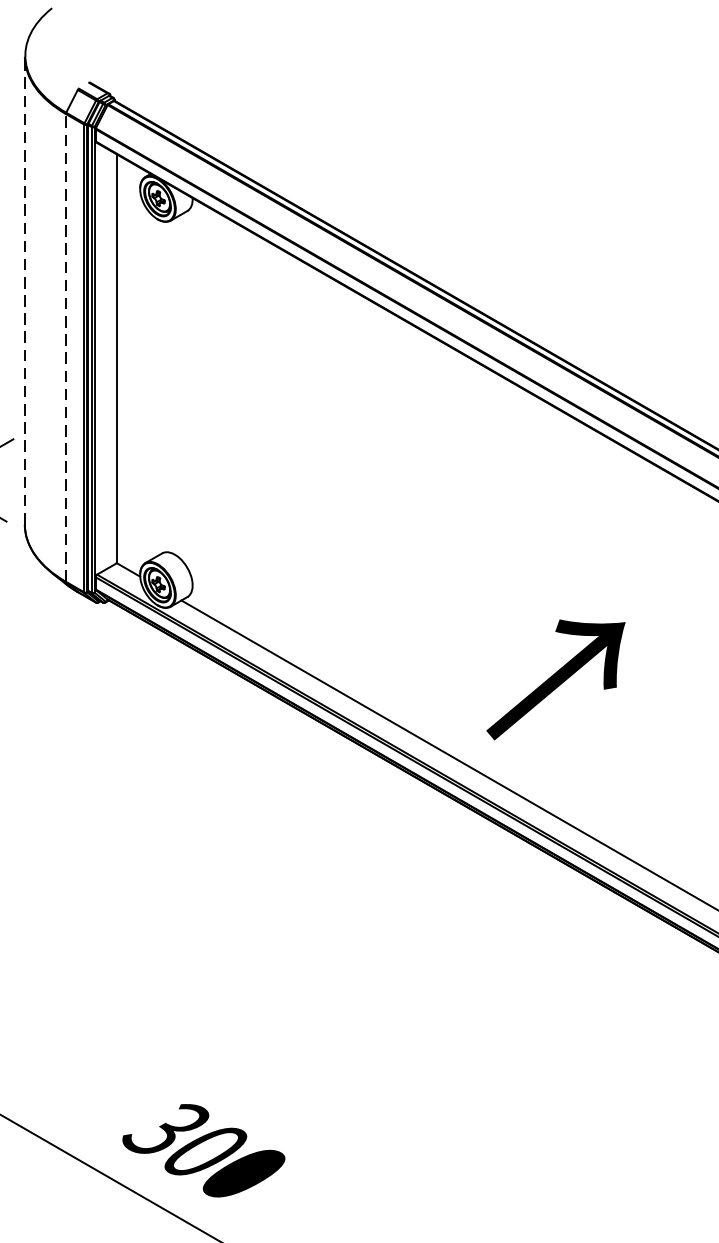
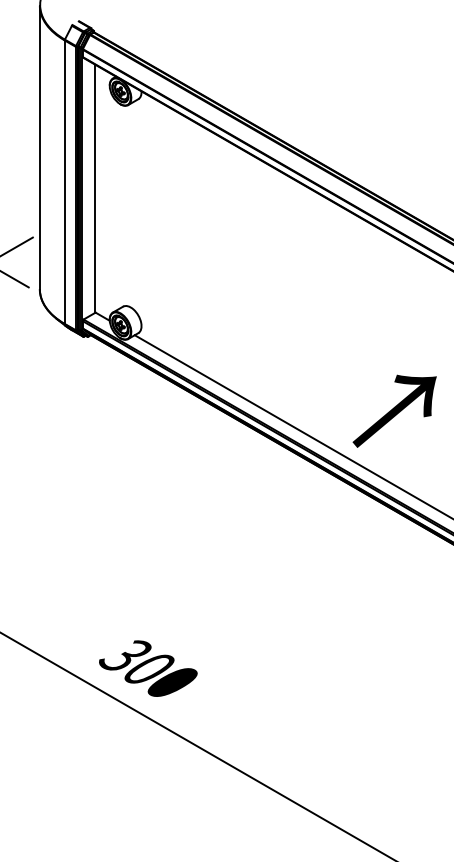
line: (24, 290) -> (39, 147), dashed -> solid
line: (65, 348) -> (64, 182), dashed -> solid
text: (555, 678) -> (394, 410), moved

